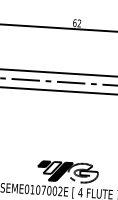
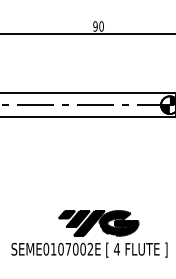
text: (77, 23) -> (98, 26), 62 -> 90
fill: (52, 167) -> (78, 218), added
fill: (82, 173) -> (118, 223), added

